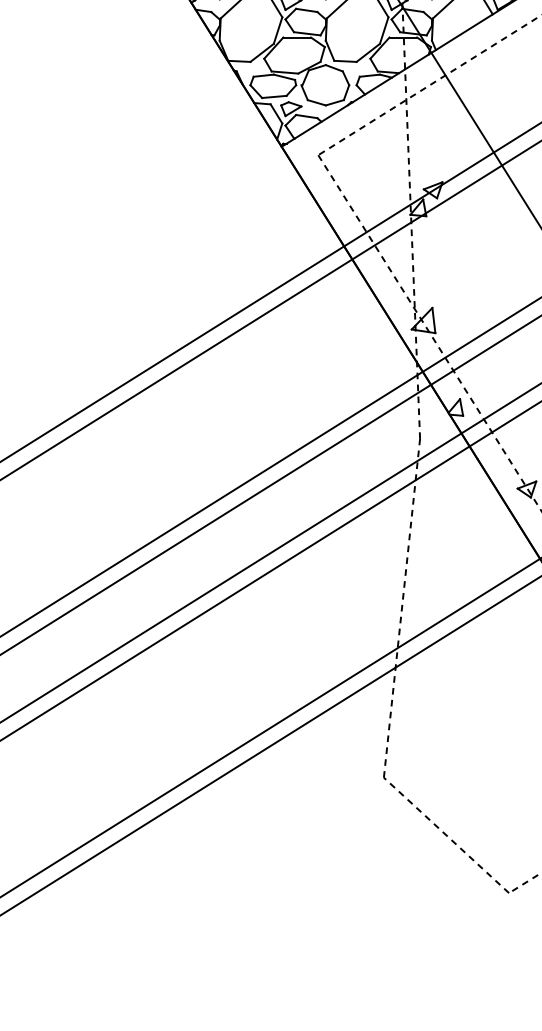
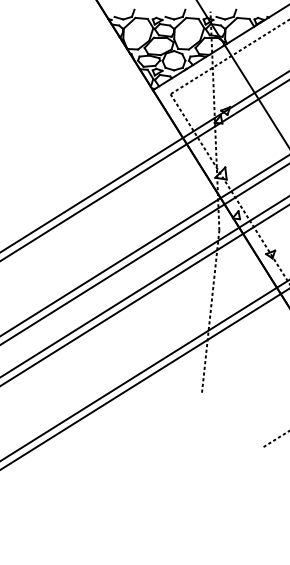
line: (447, 835) -> (232, 420), removed

